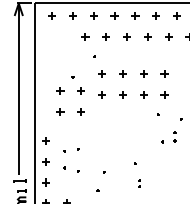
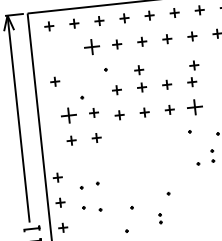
part: (85, 36) -> (92, 46), size x1.6
part: (121, 59) -> (138, 69), added
part: (167, 60) -> (193, 65), added
part: (51, 61) -> (54, 81), added
part: (60, 90) -> (68, 115), size x1.6
part: (164, 94) -> (194, 106), size x1.6
part: (139, 183) -> (160, 218), moved

